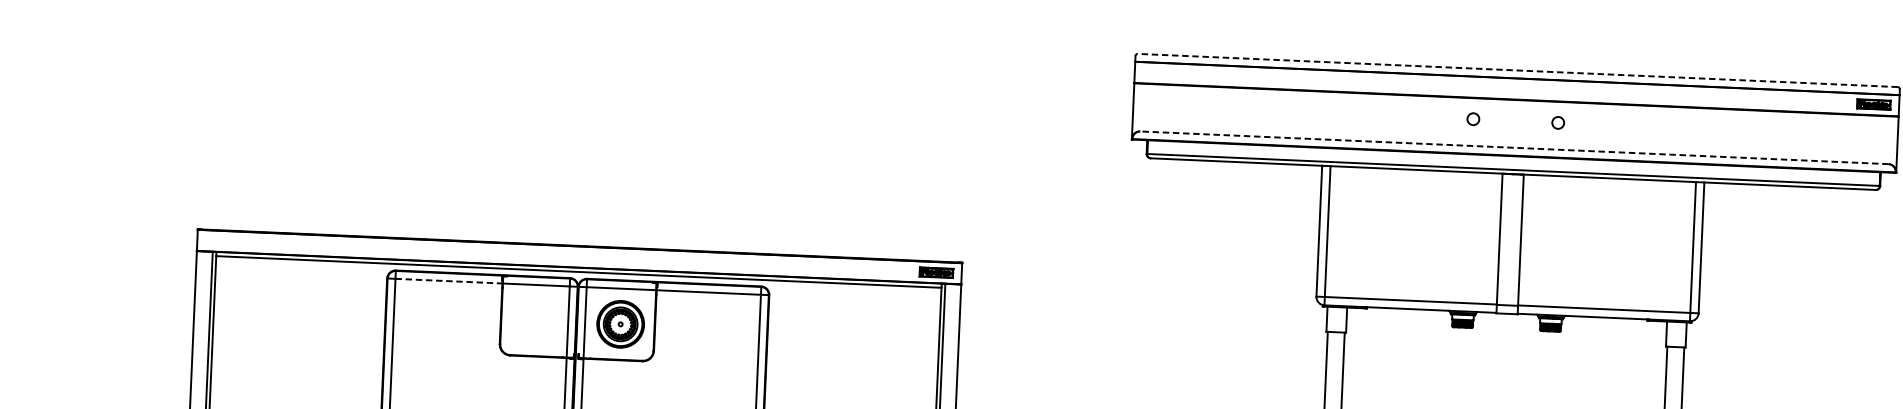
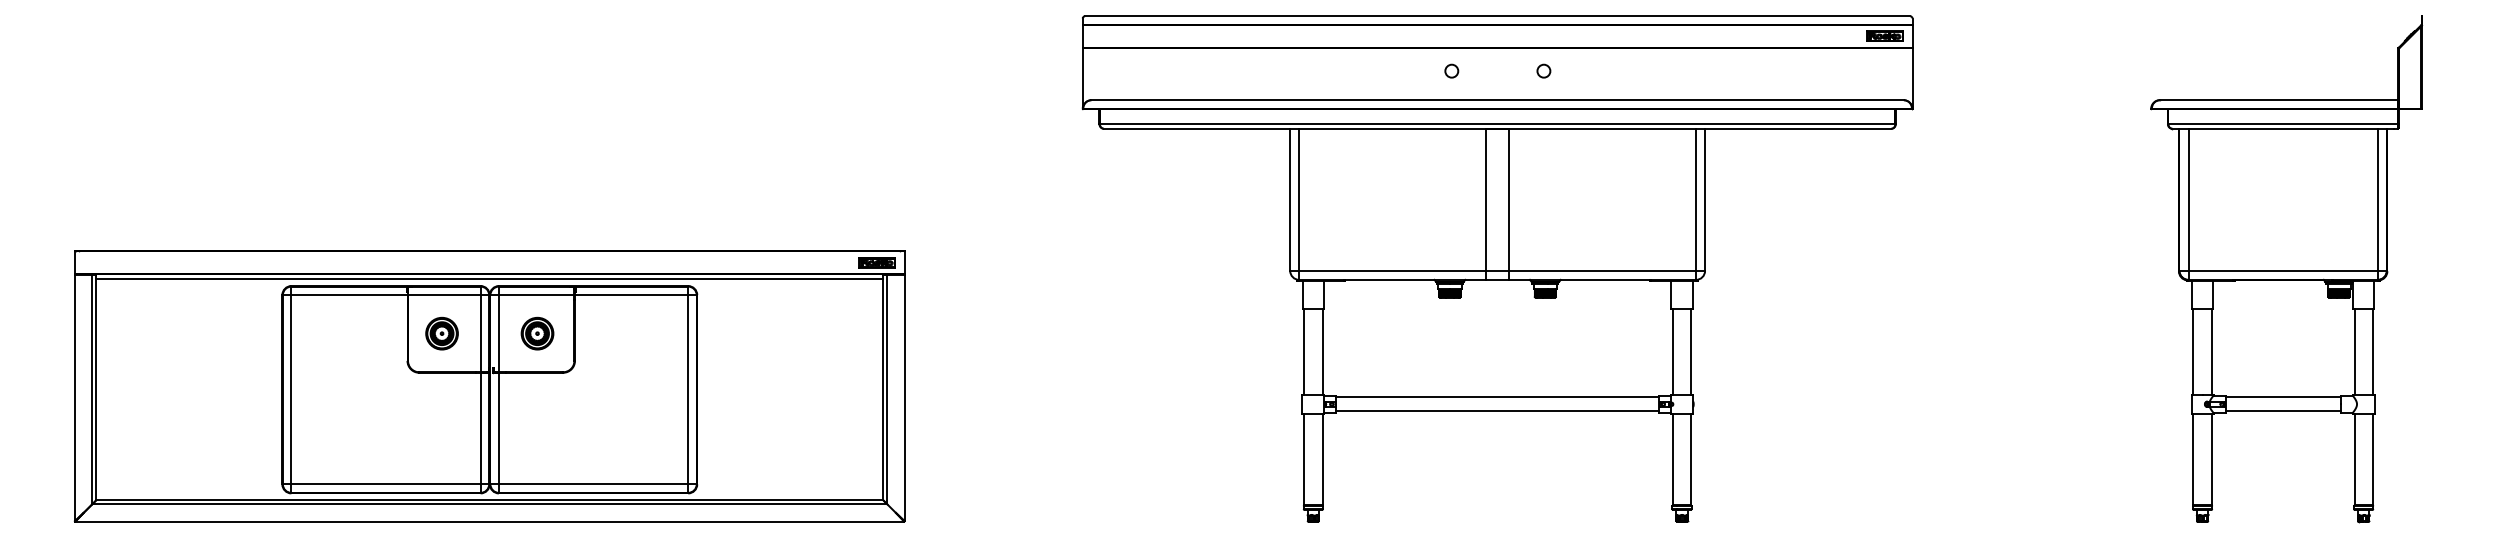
line: (1517, 70) -> (1497, 16), dashed -> solid
line: (1514, 148) -> (1497, 100), dashed -> solid
line: (448, 281) -> (349, 295), dashed -> solid
part: (532, 320) -> (441, 333), added
part: (620, 324) -> (537, 333), size x0.62

